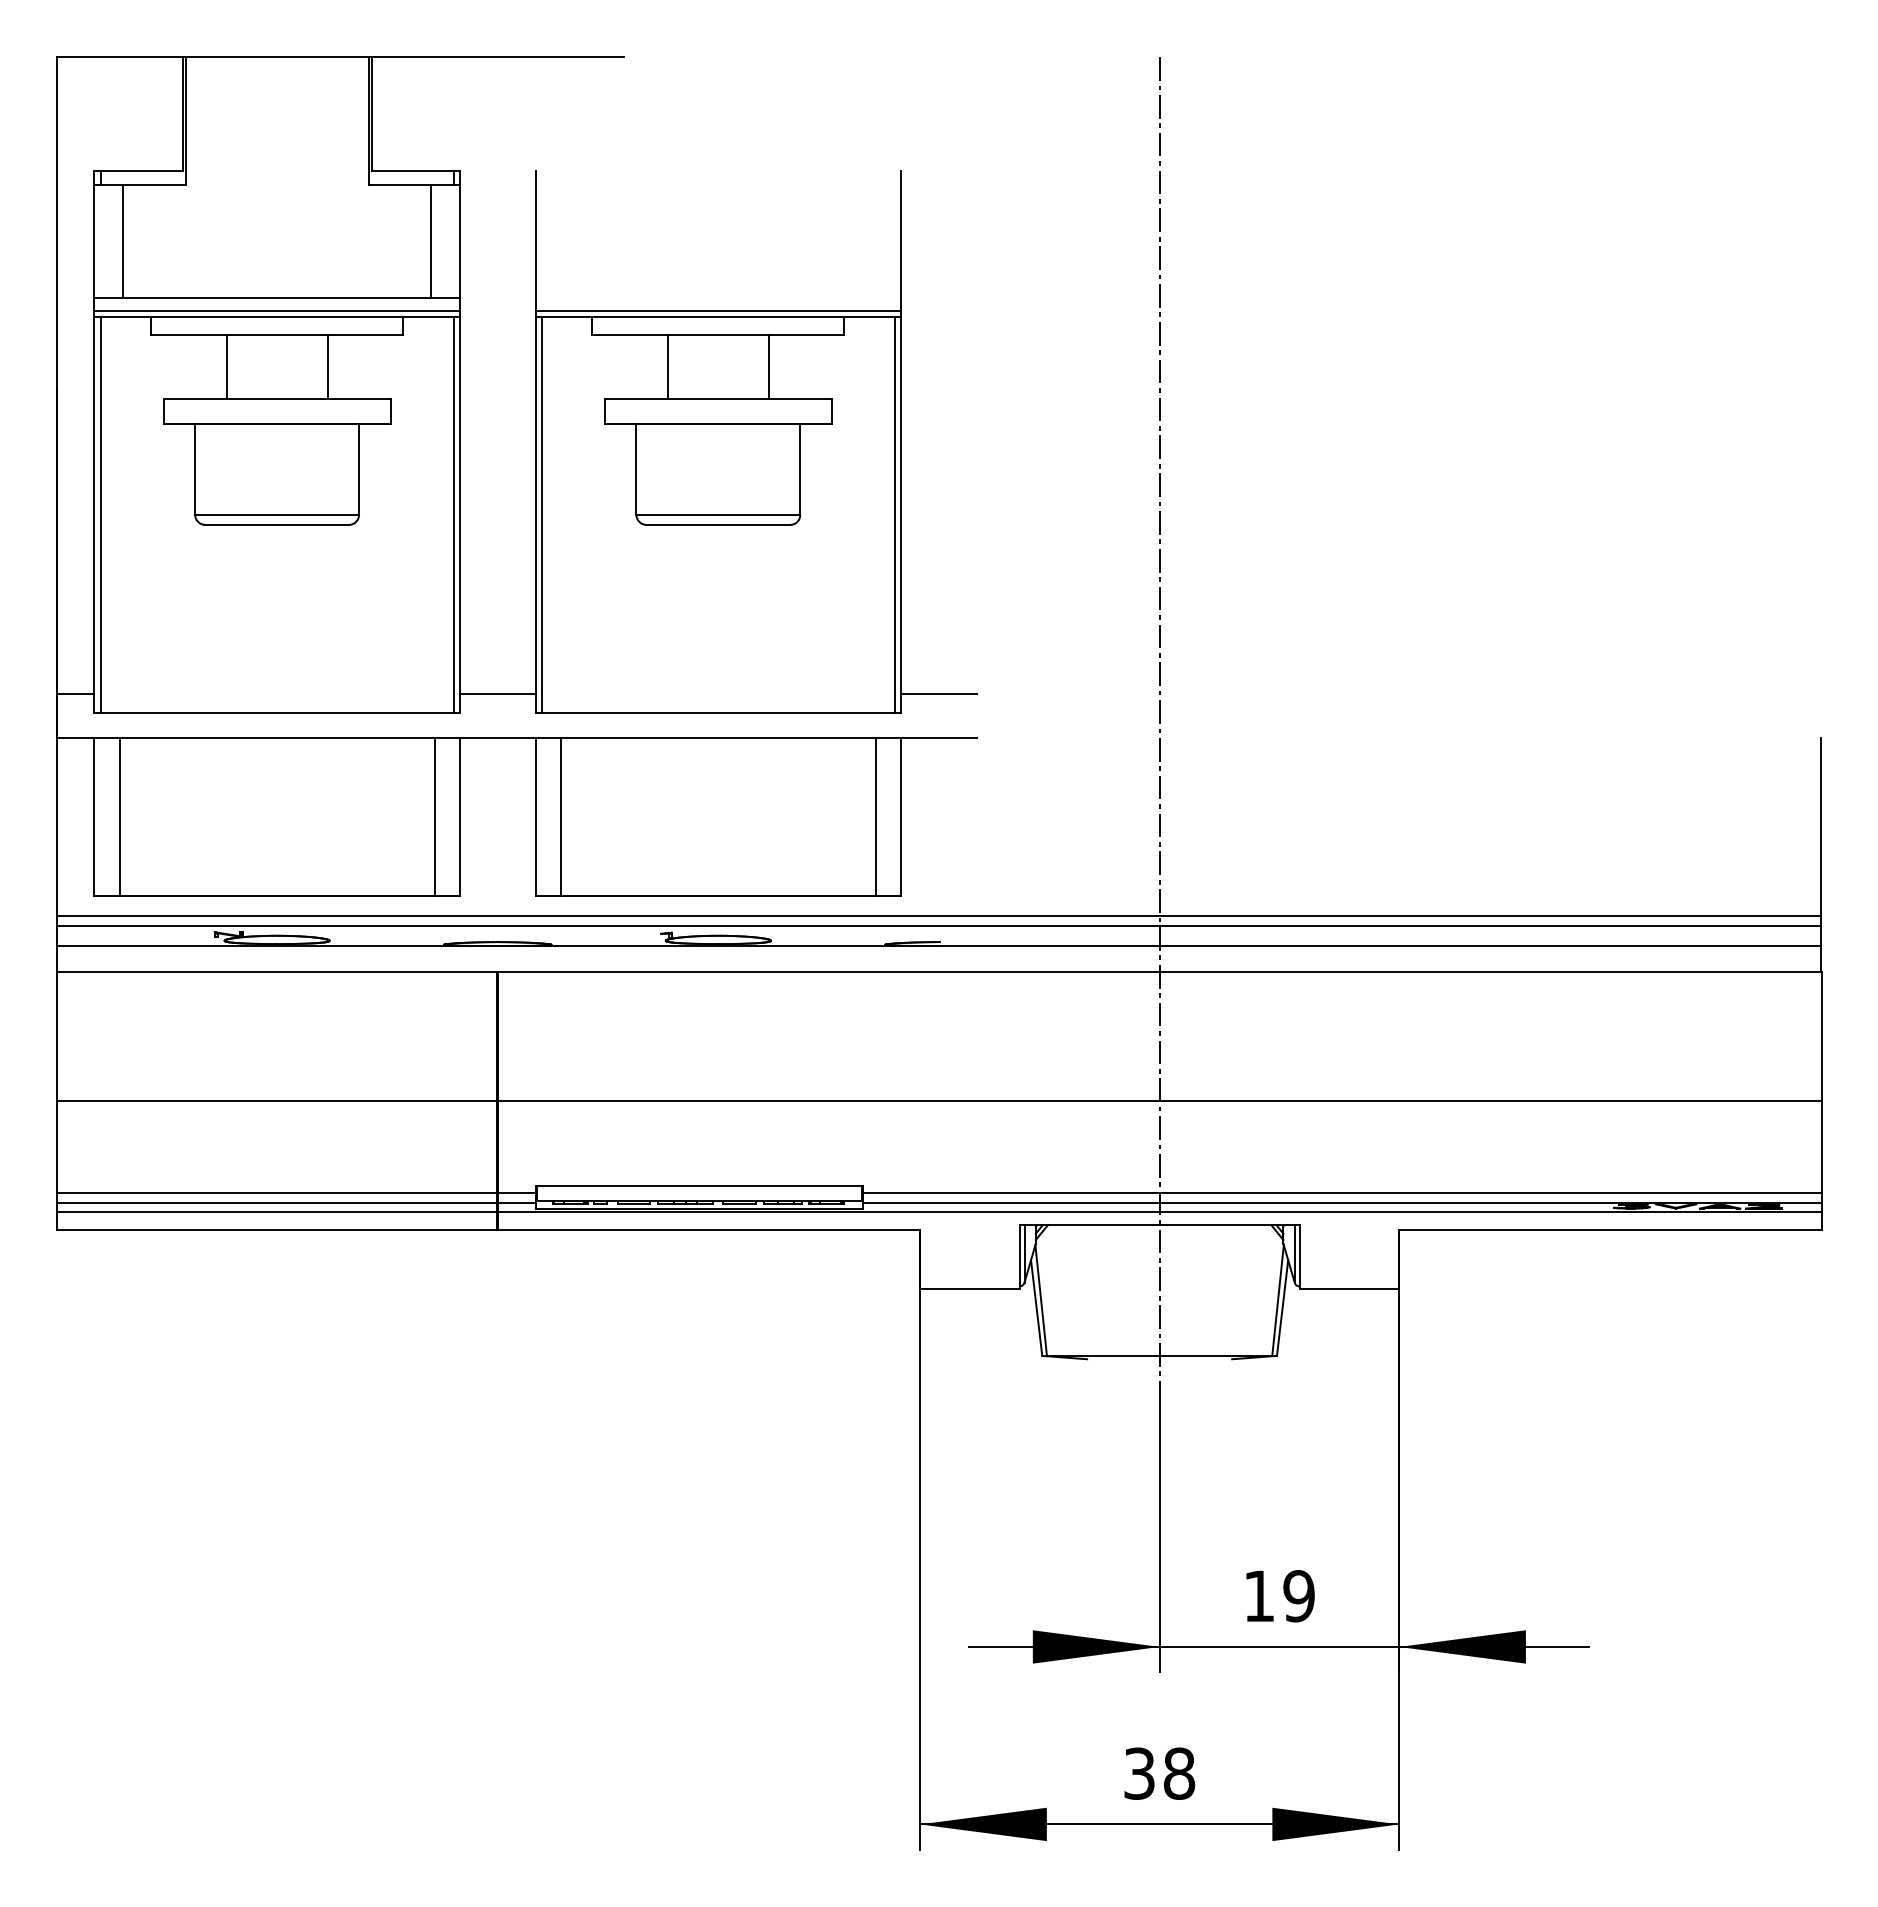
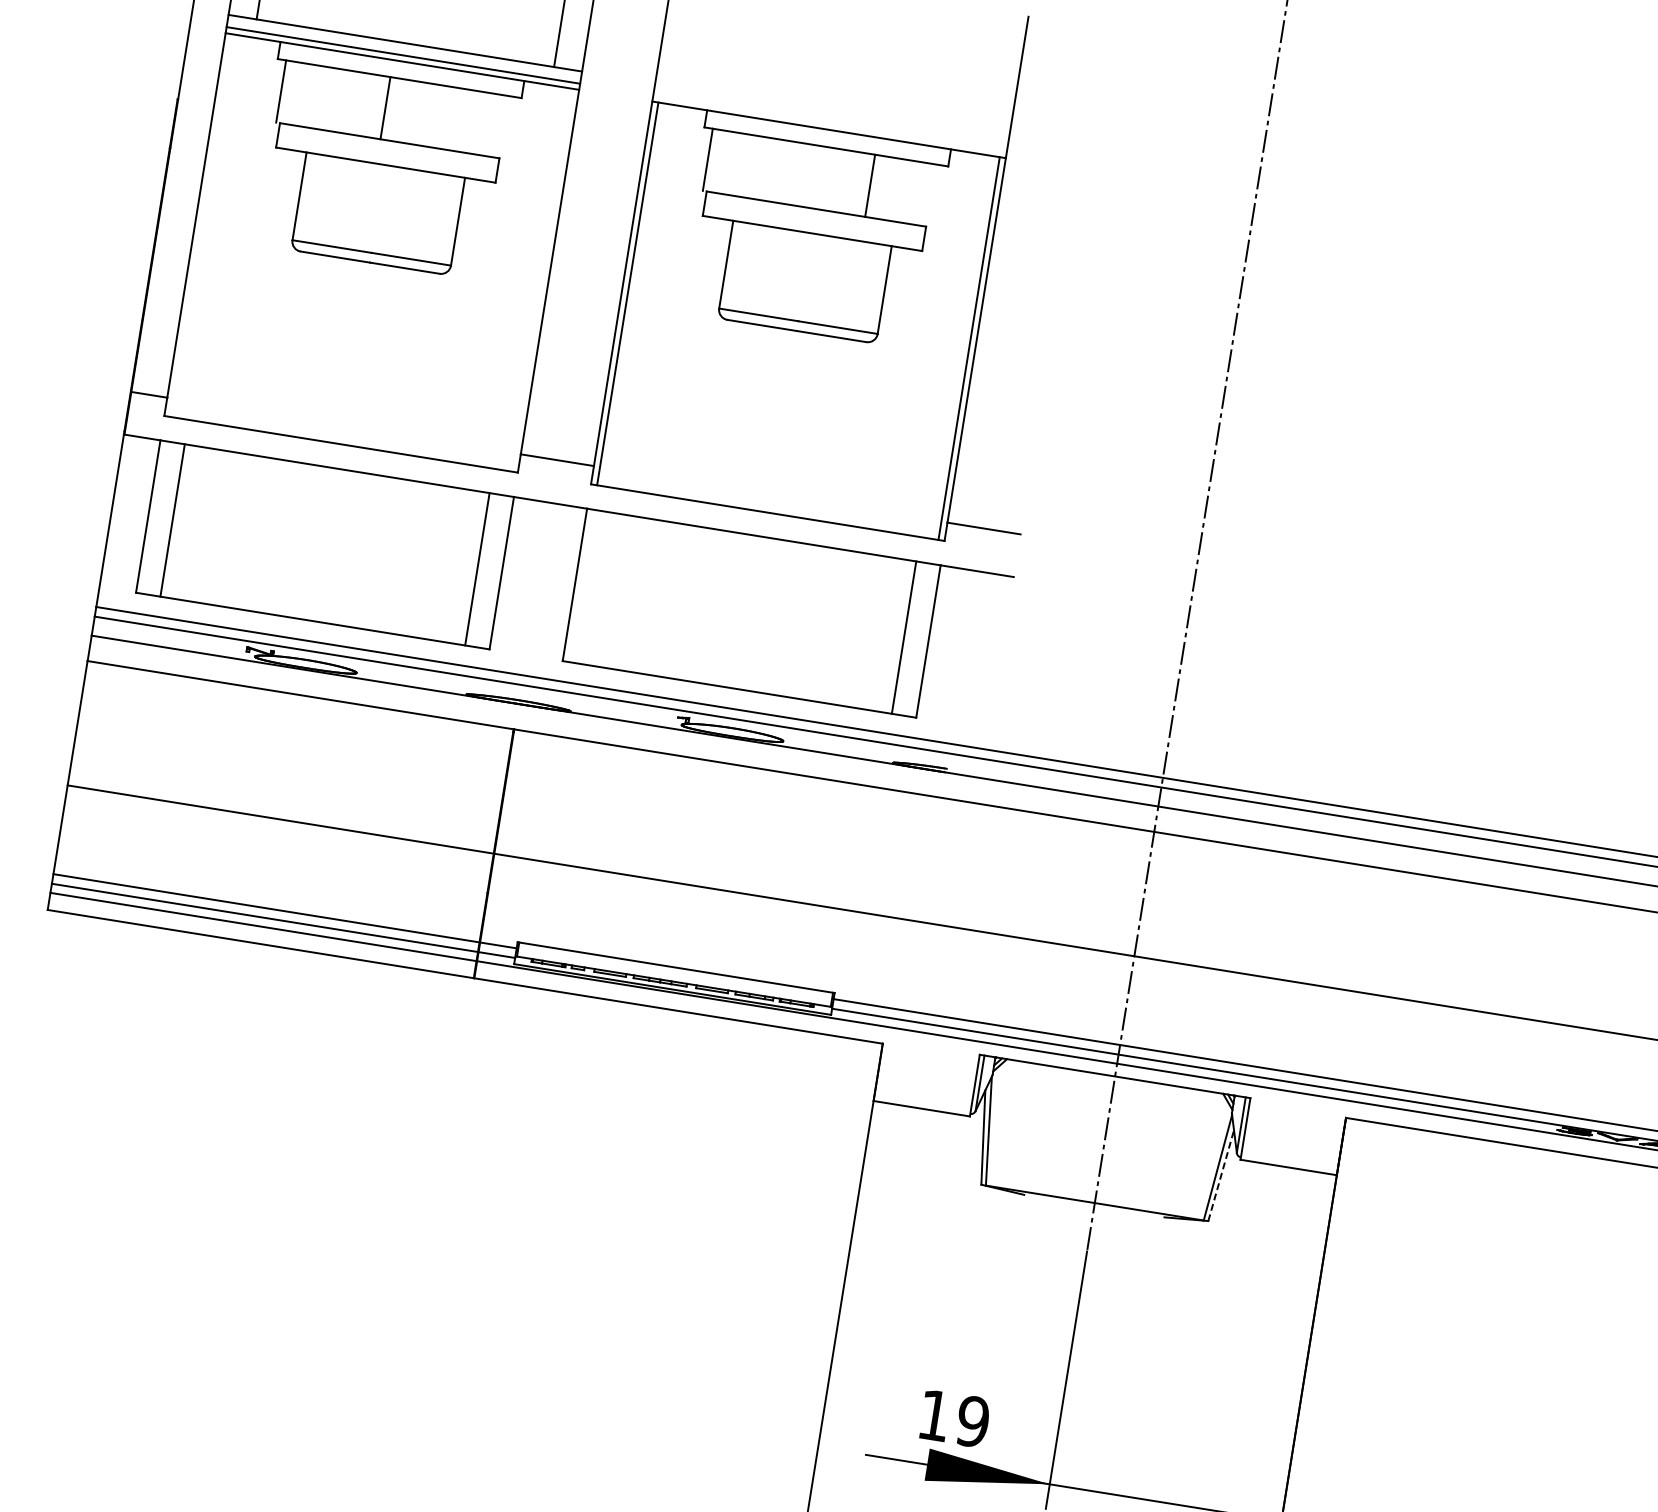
line: (718, 310) -> (830, 123), removed
line: (226, 366) -> (281, 91), moved
line: (327, 366) -> (385, 107), moved
line: (667, 366) -> (707, 159), moved
line: (100, 514) -> (201, 225), removed
line: (453, 514) -> (542, 279), removed
line: (560, 816) -> (599, 588), removed
line: (1282, 1307) -> (1221, 1175), solid -> dashed
text: (1280, 1596) -> (954, 1419), moved

